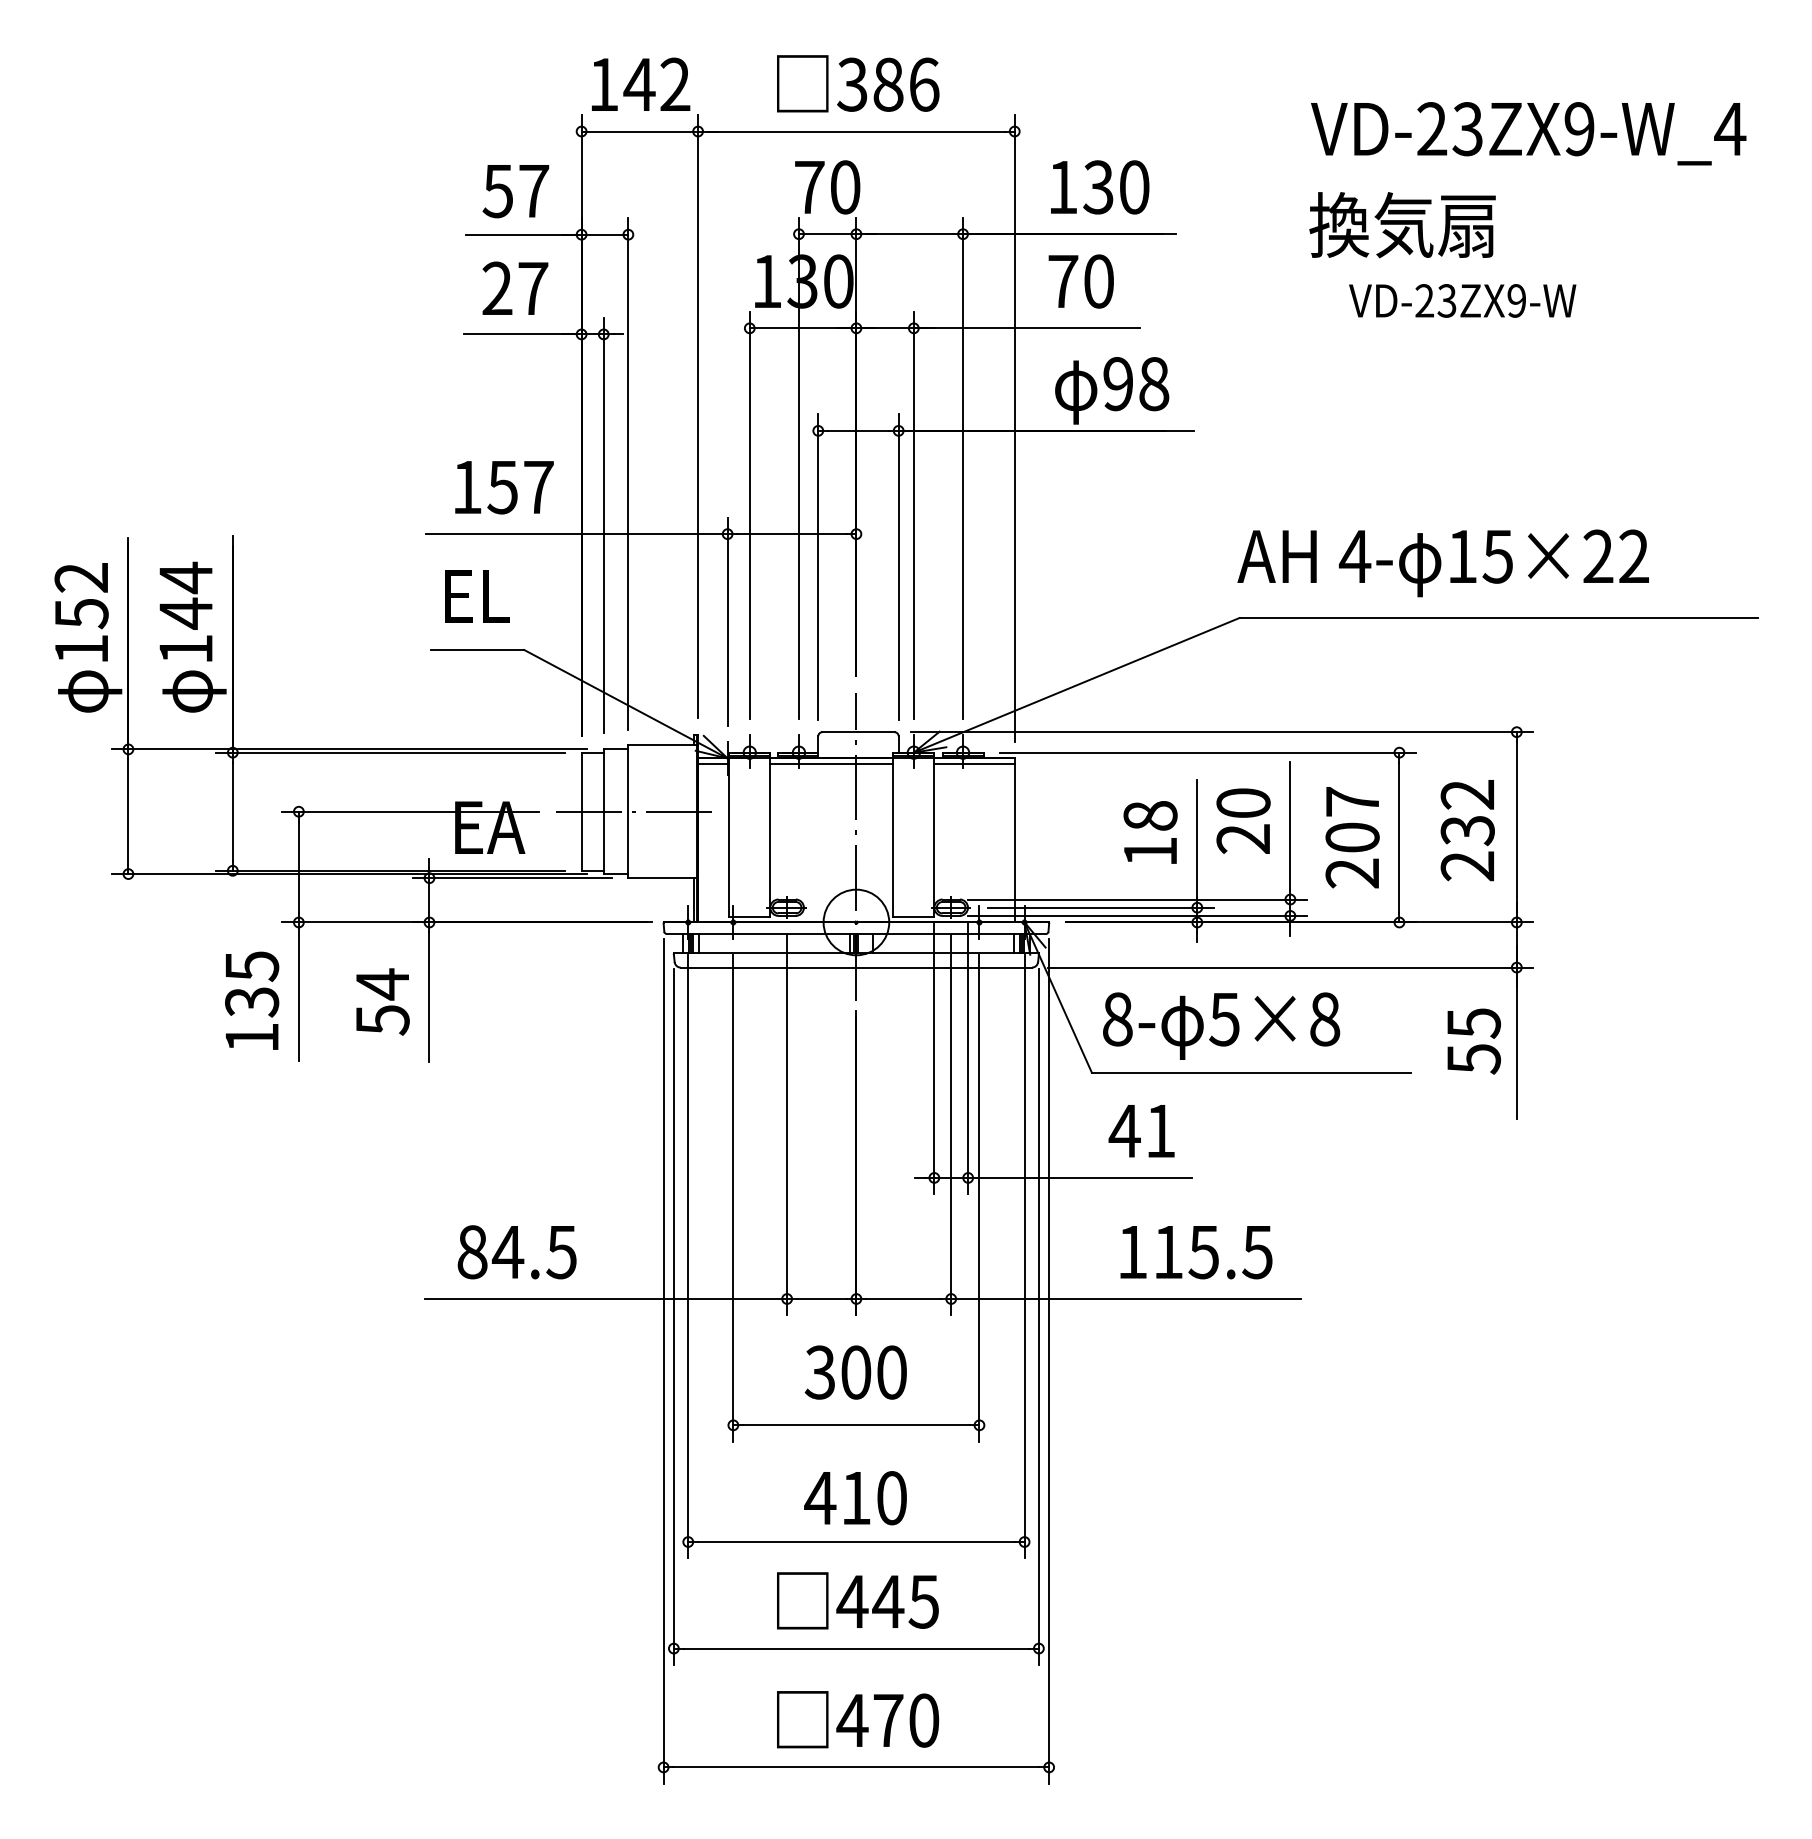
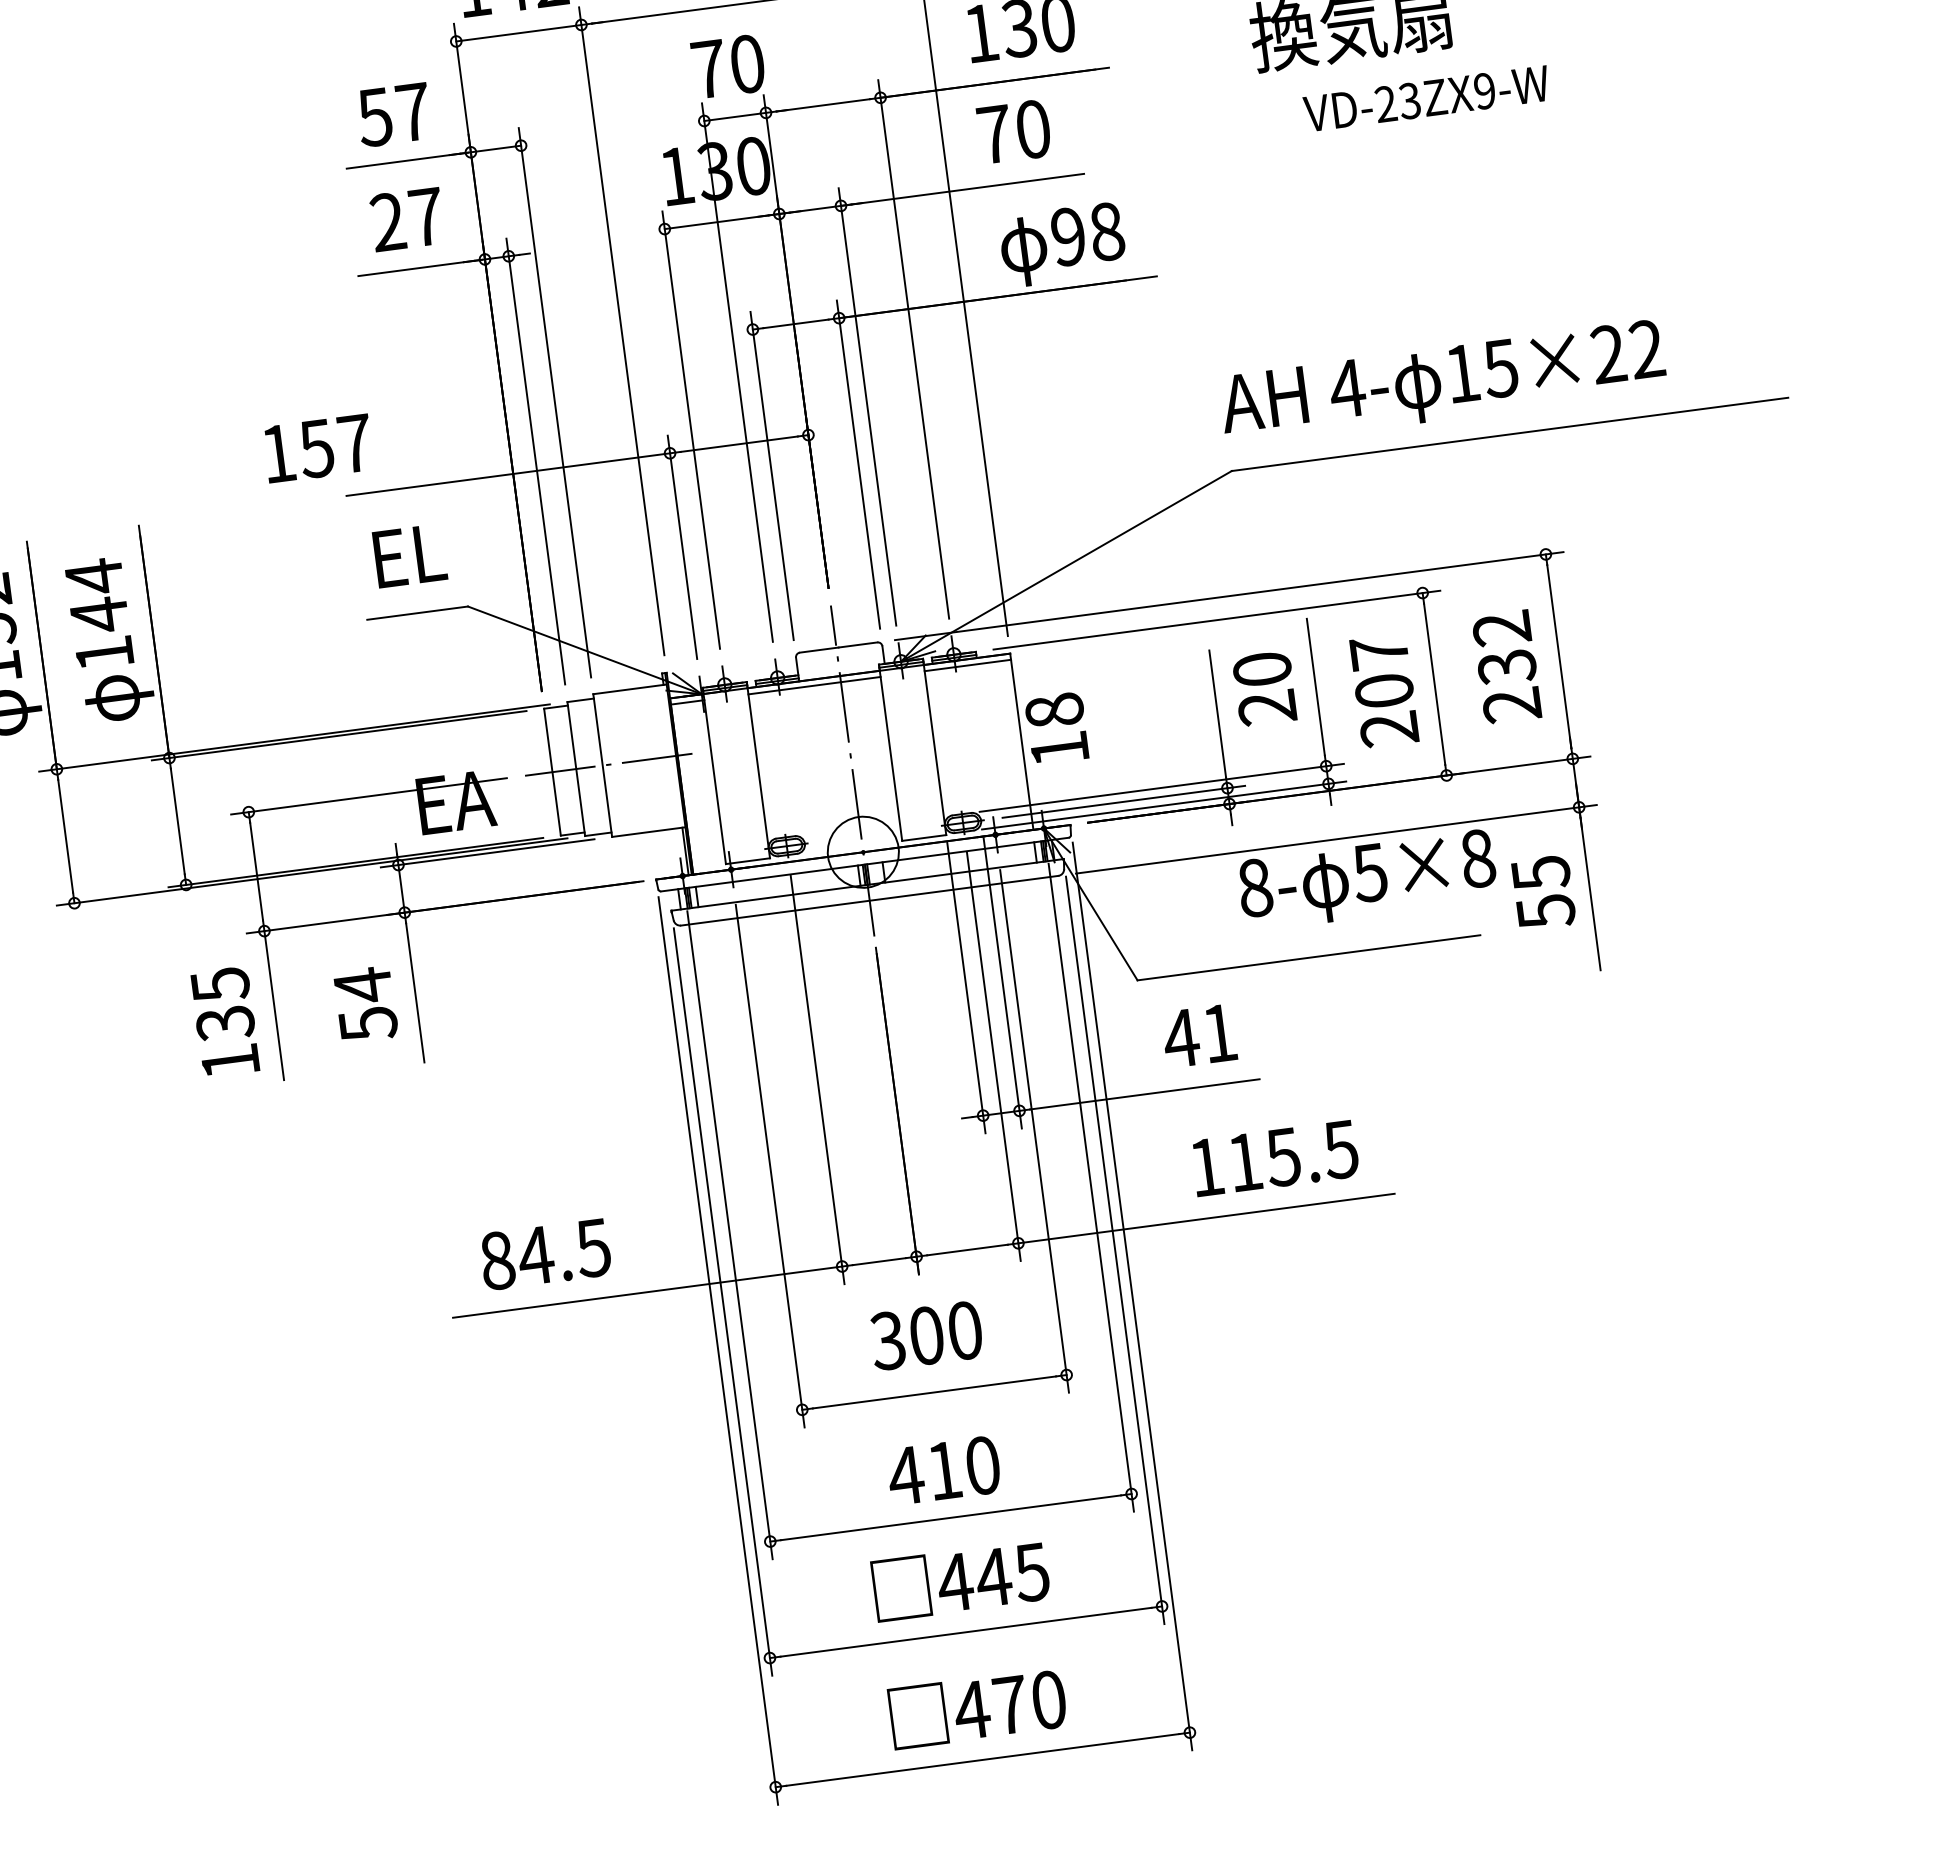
text: (504, 487) -> (318, 448), moved
text: (1150, 832) -> (1056, 728), moved
text: (1221, 1025) -> (1367, 879), moved

